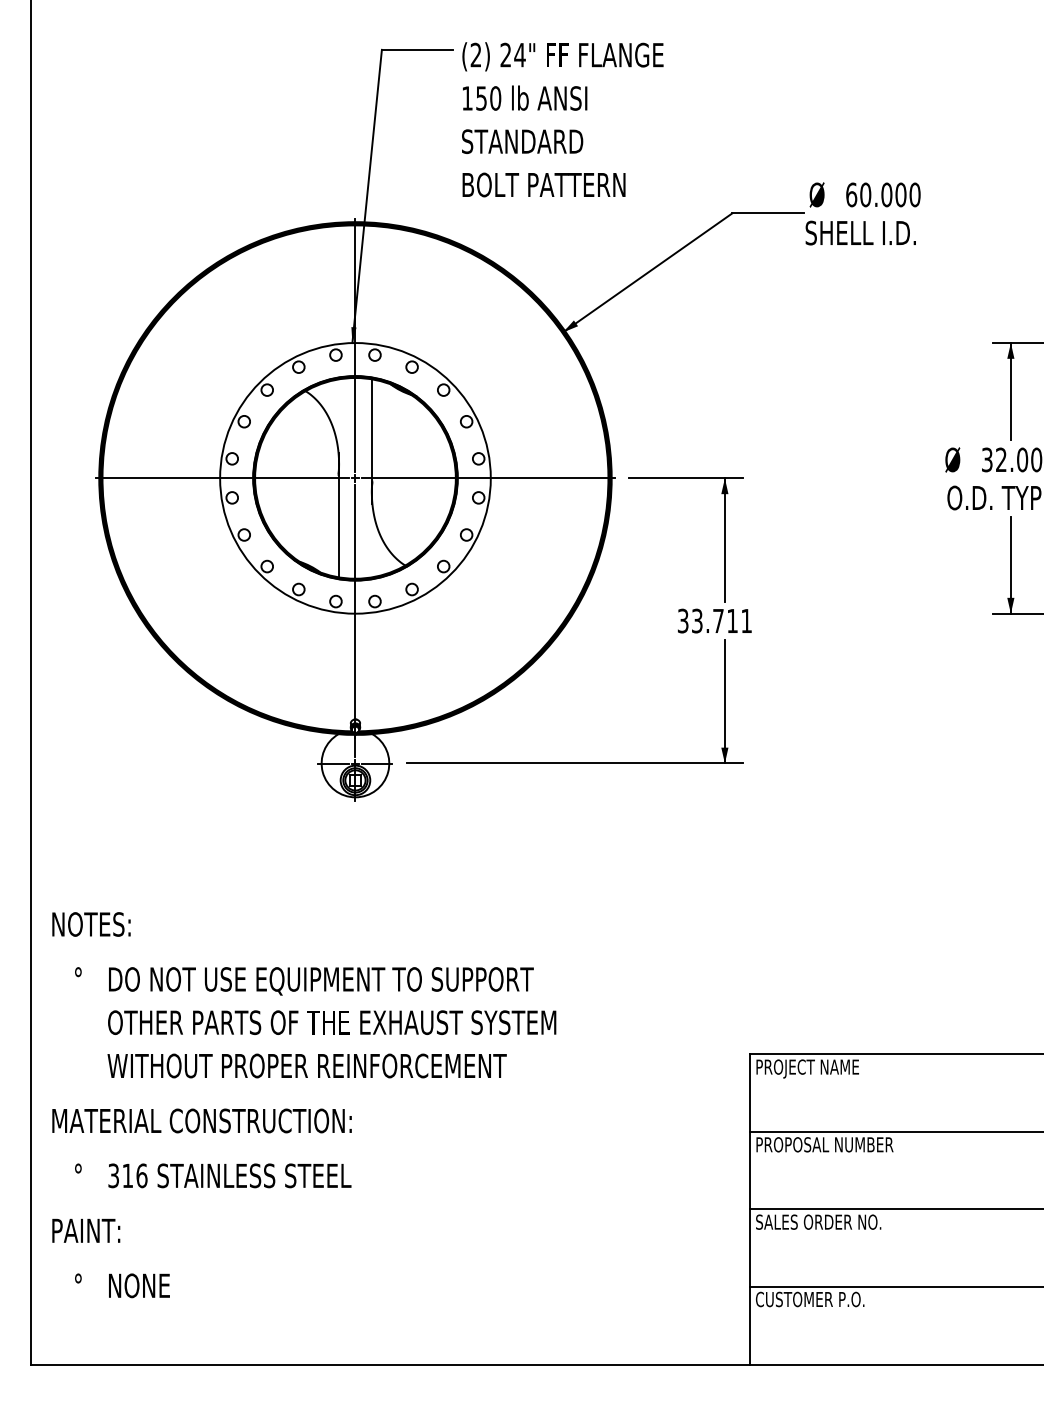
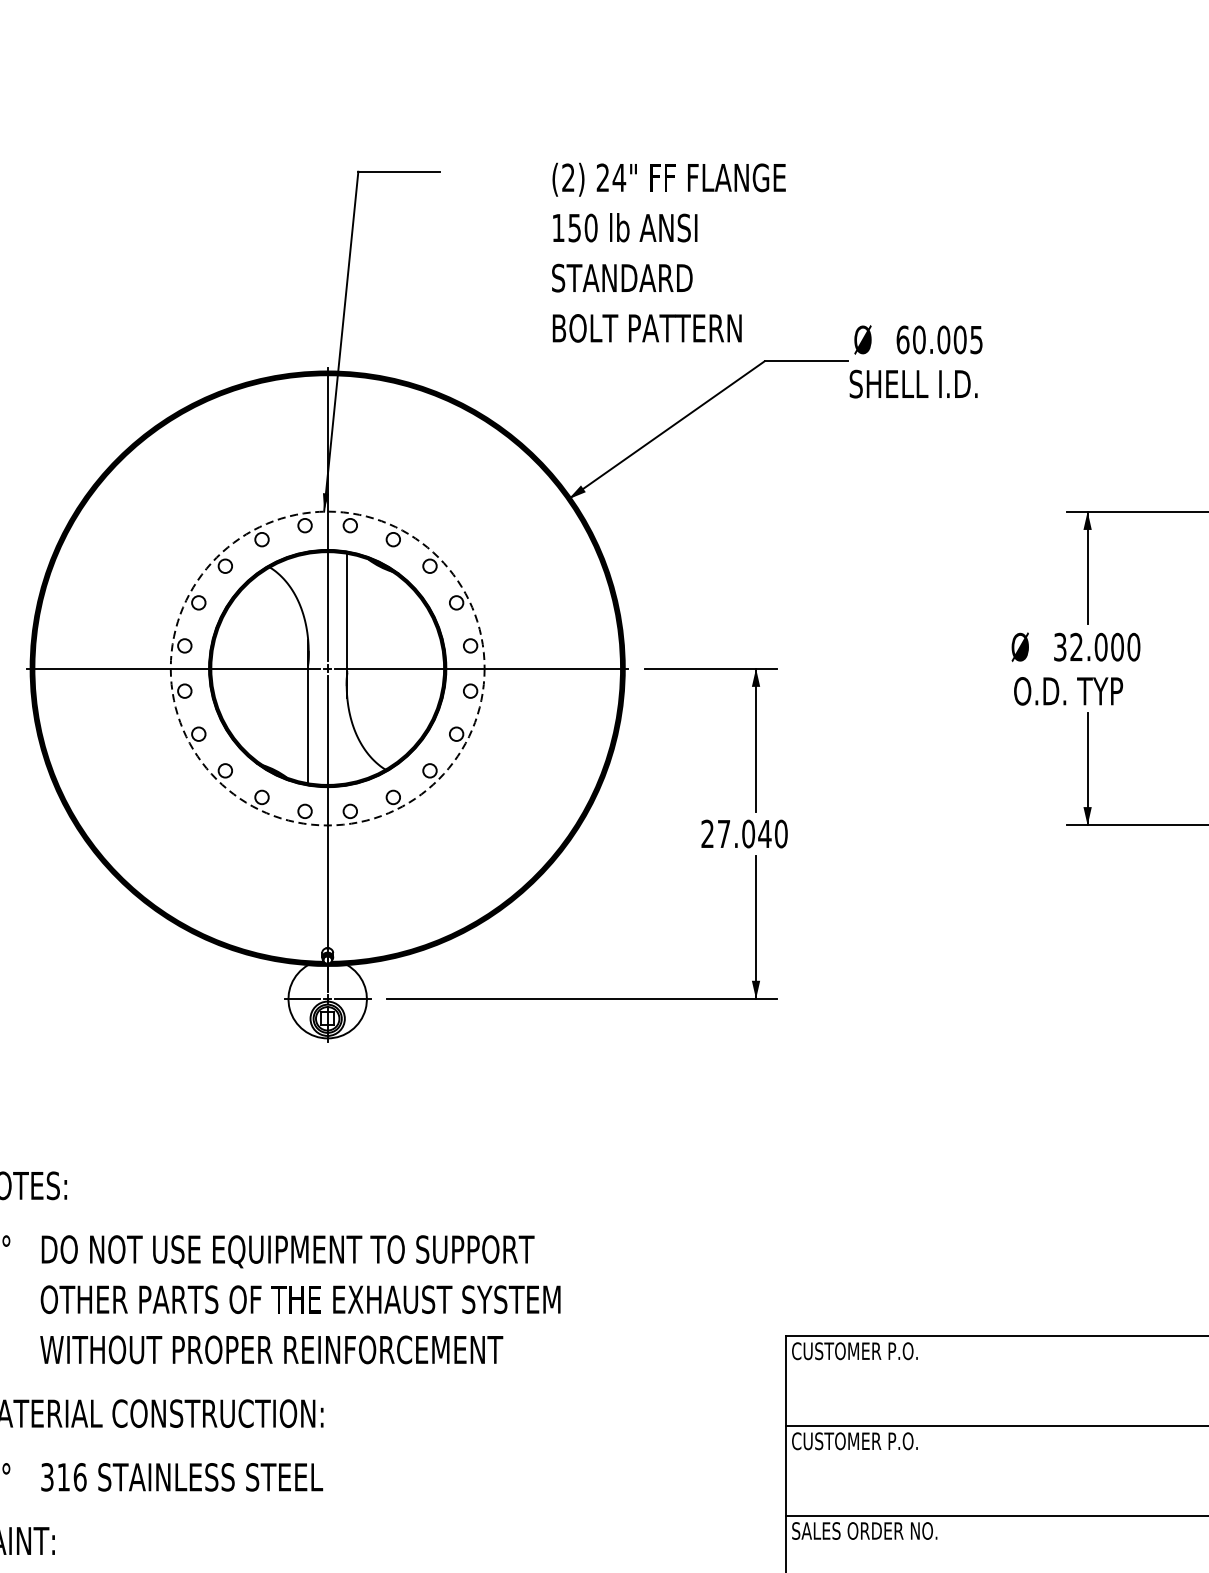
text: (562, 119) -> (668, 252), moved
text: (914, 194) -> (975, 339), 60.000 -> 60.005
circle: (355, 478) -> (327, 668), solid -> dashed
text: (714, 620) -> (743, 833), 33.711 -> 27.040
text: (810, 1068) -> (855, 1352), PROJECT NAME -> CUSTOMER P.O.
text: (824, 1144) -> (871, 1440), PROPOSAL NUMBER -> CUSTOMER P.O.

